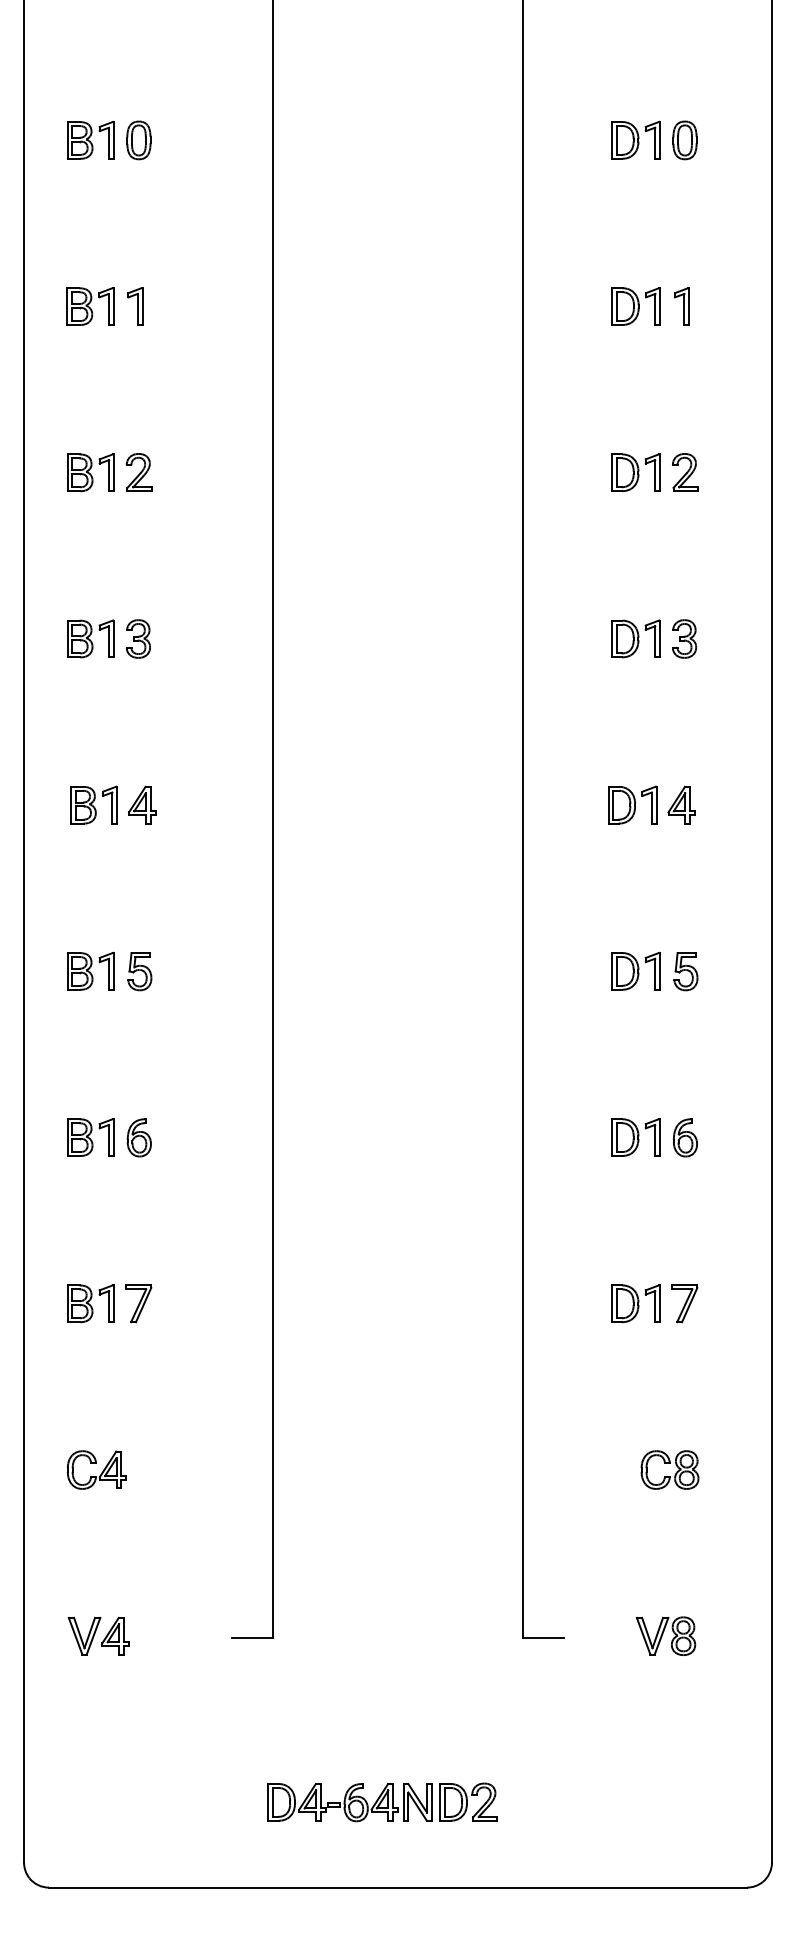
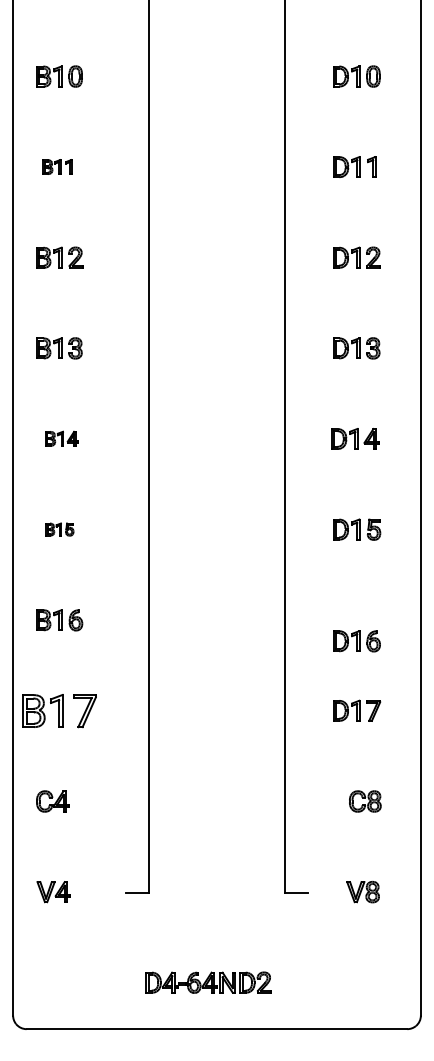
part: (105, 305) -> (57, 166), size x0.7
part: (112, 804) -> (61, 438), size x0.7
part: (109, 971) -> (59, 529), size x0.6
part: (653, 1138) -> (356, 641), moved
part: (109, 1303) -> (59, 710), size x1.6

